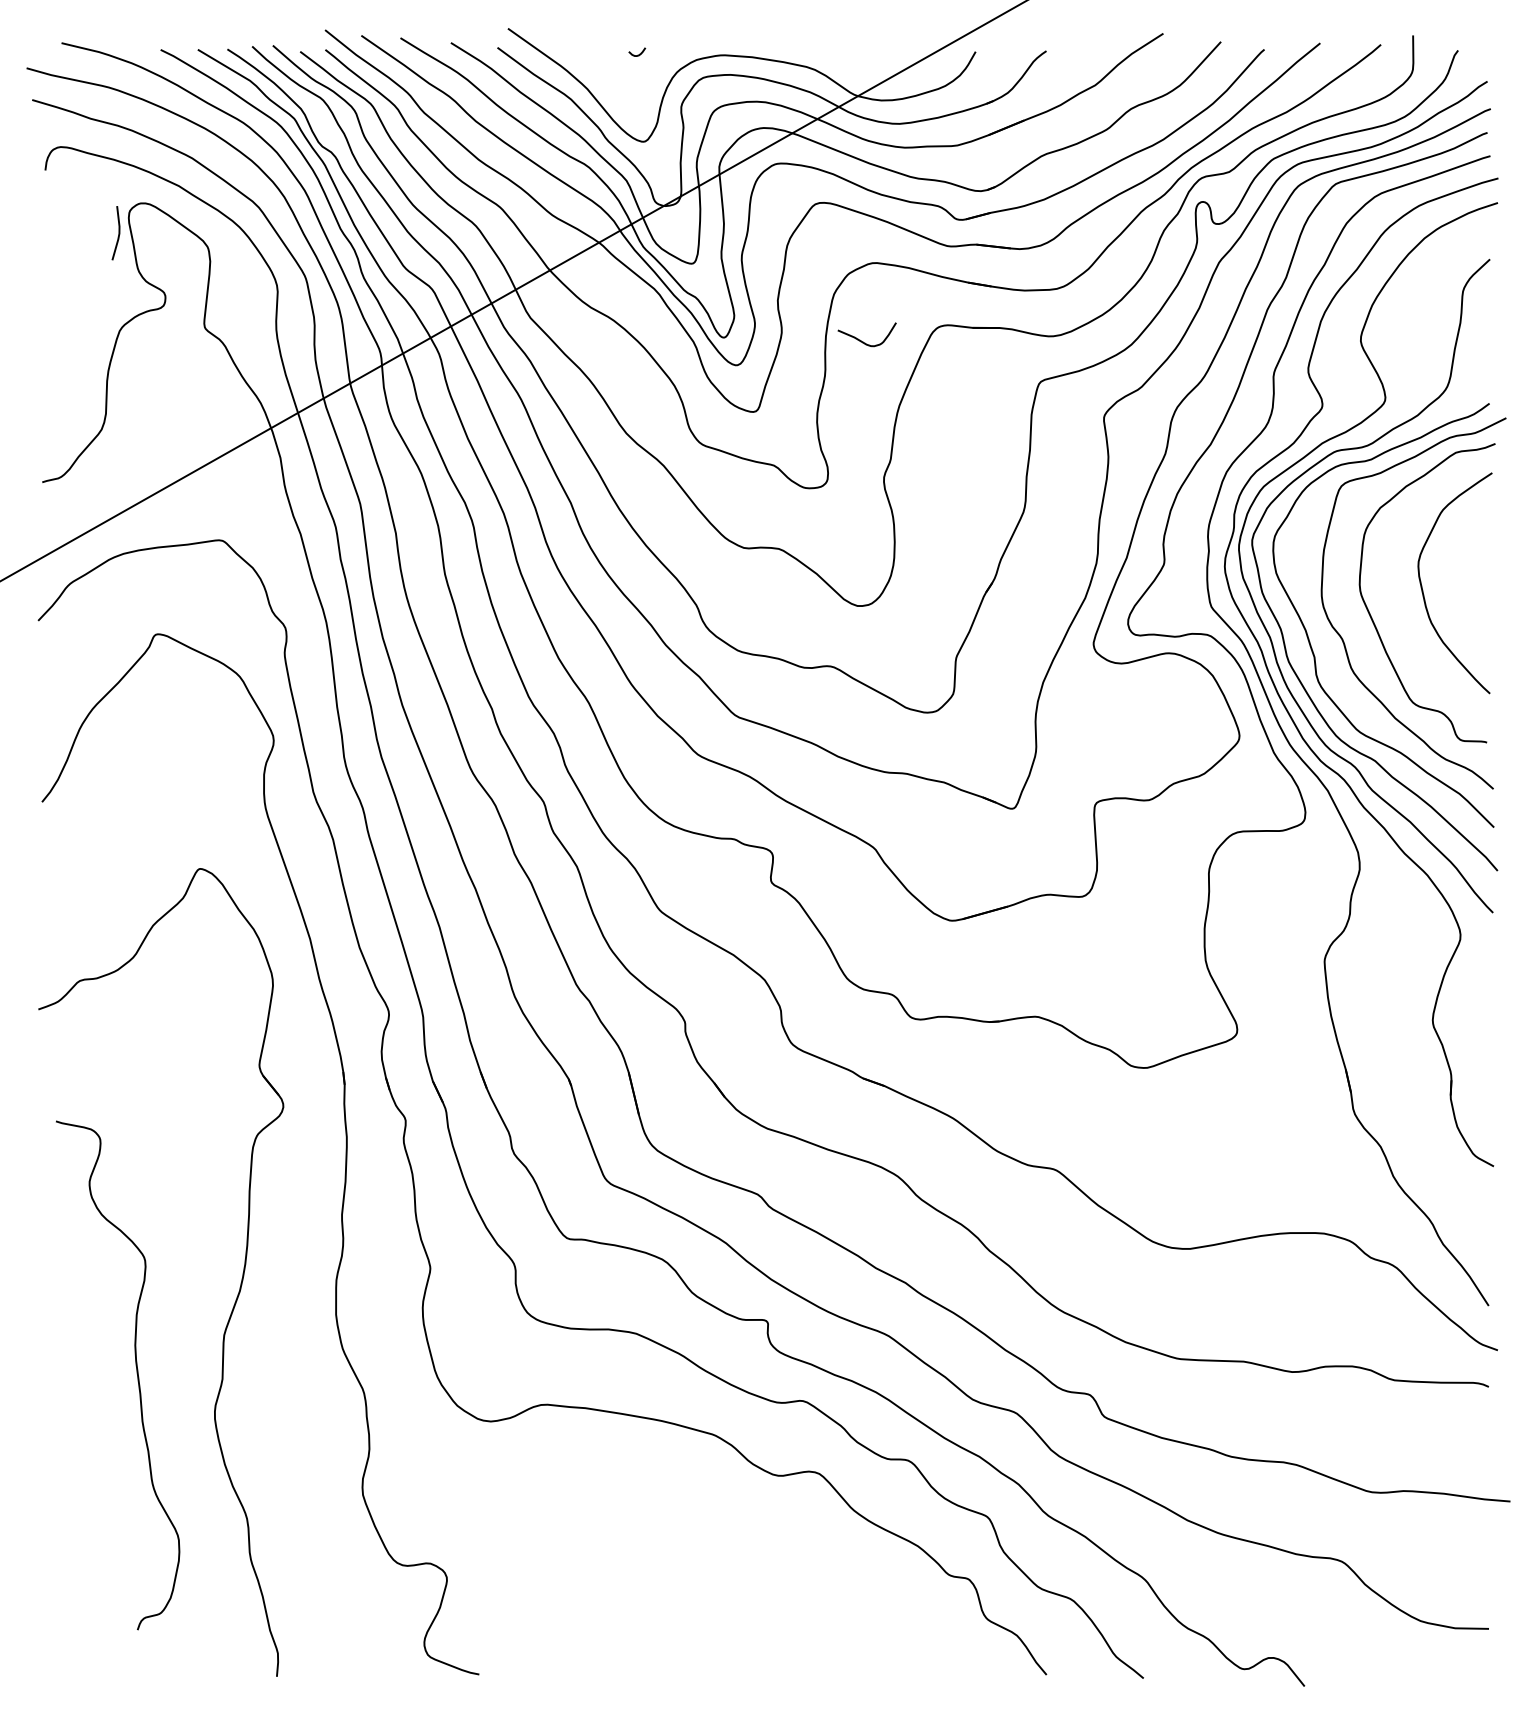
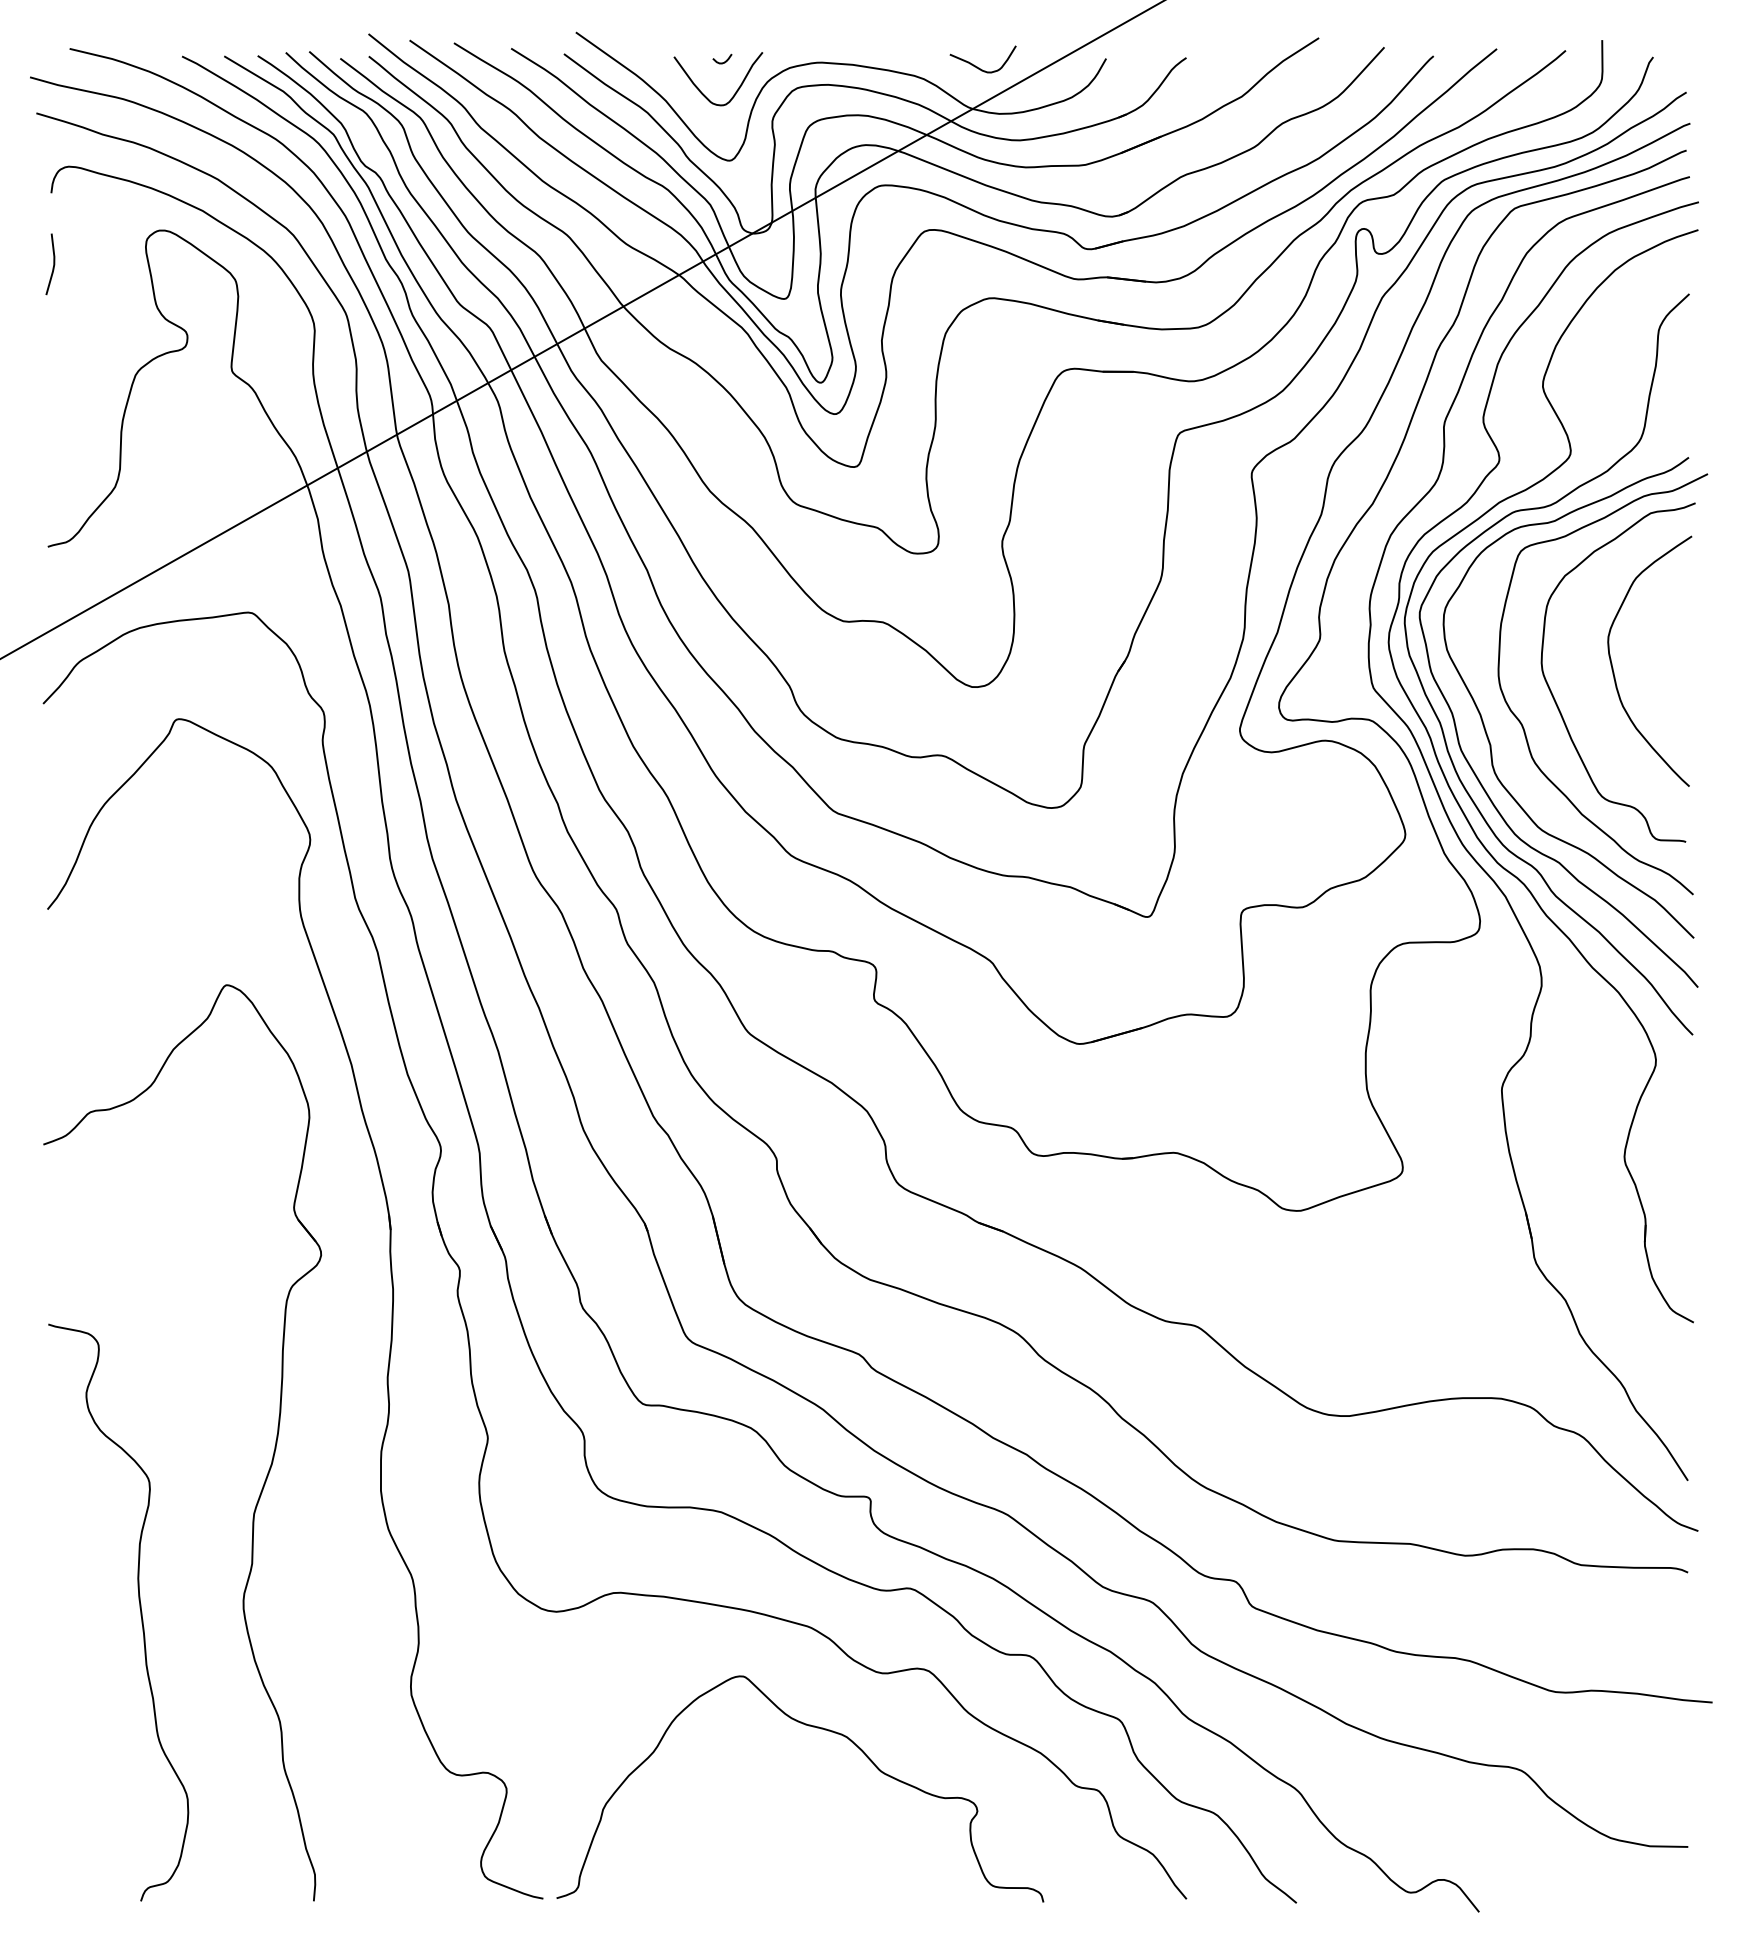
curve: (620, 82) -> (703, 93), added
line: (118, 233) -> (53, 264), moved
curve: (863, 341) -> (979, 67), moved
curve: (136, 1371) -> (139, 1608), moved
curve: (716, 1523) -> (812, 1727), added

